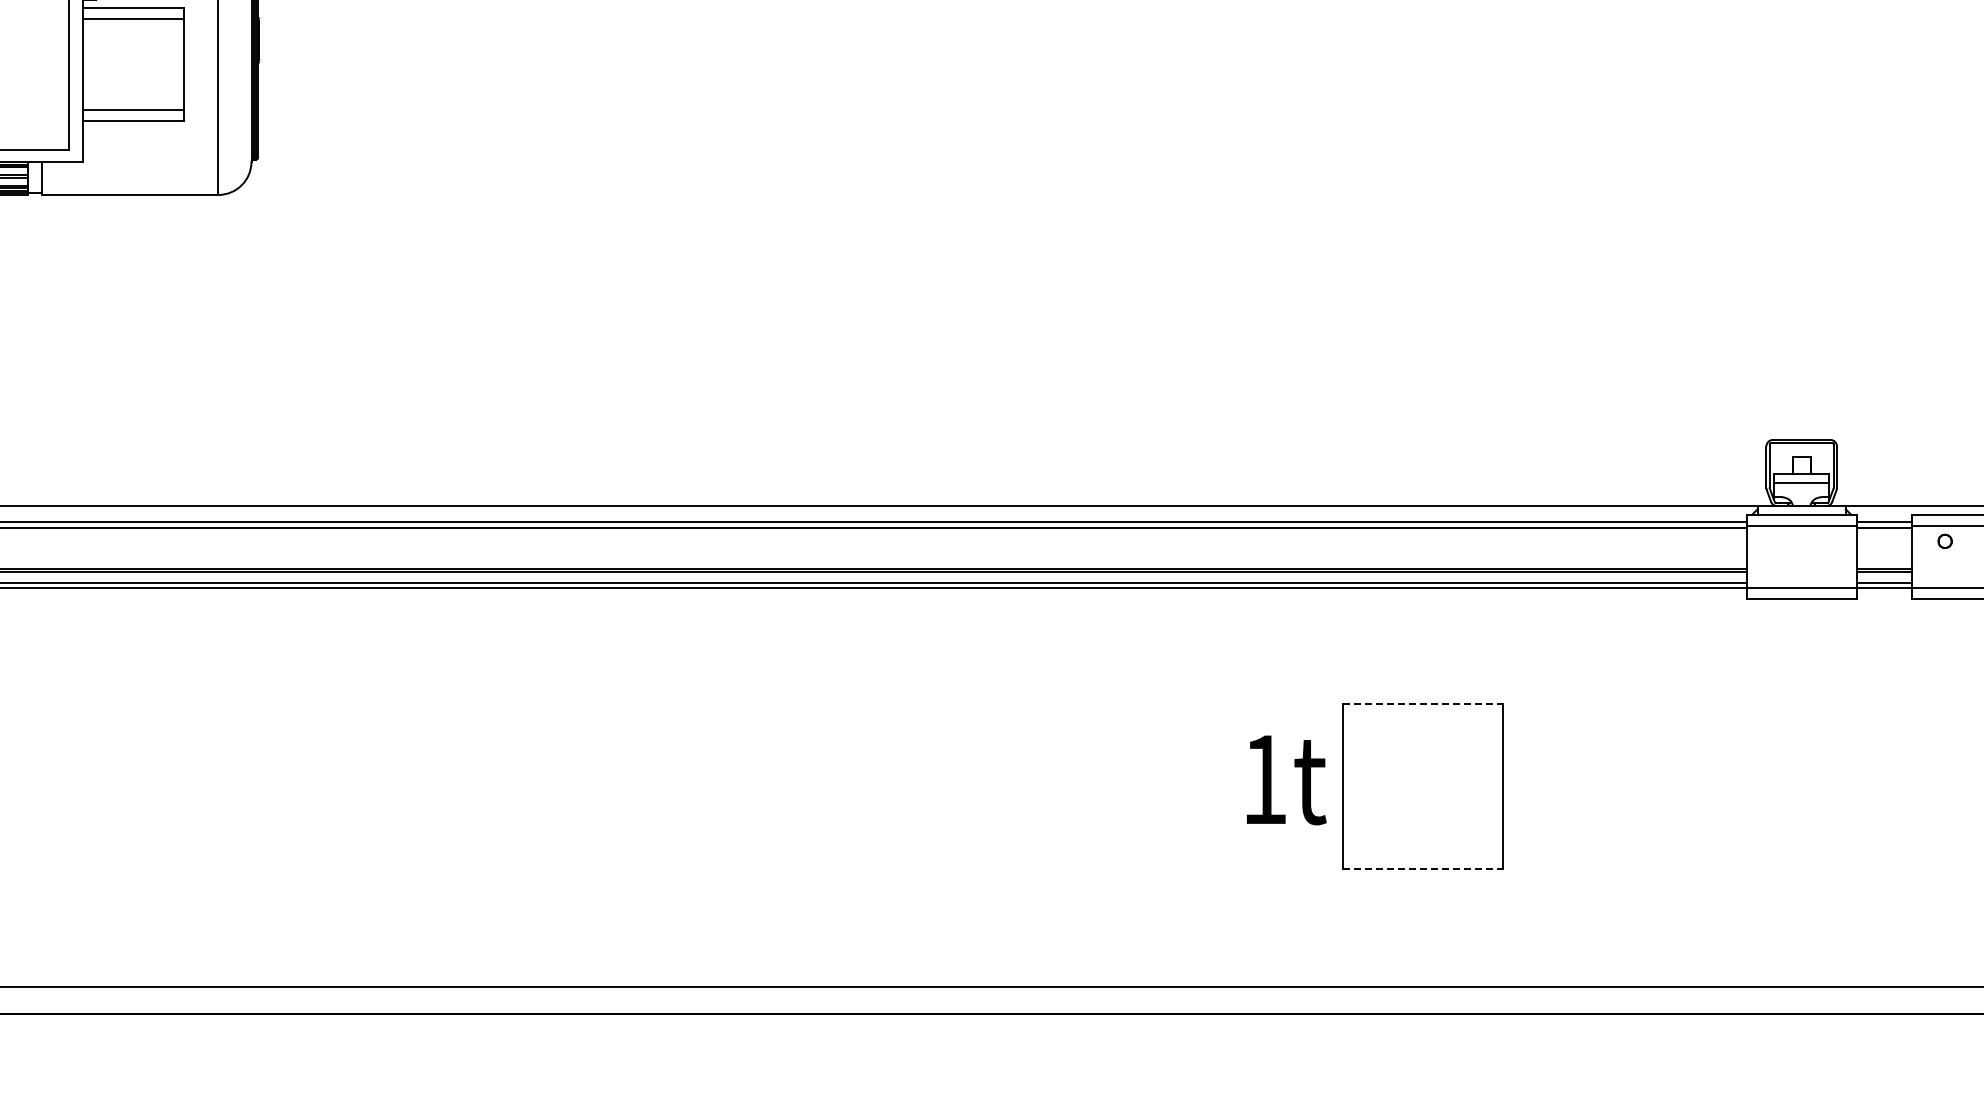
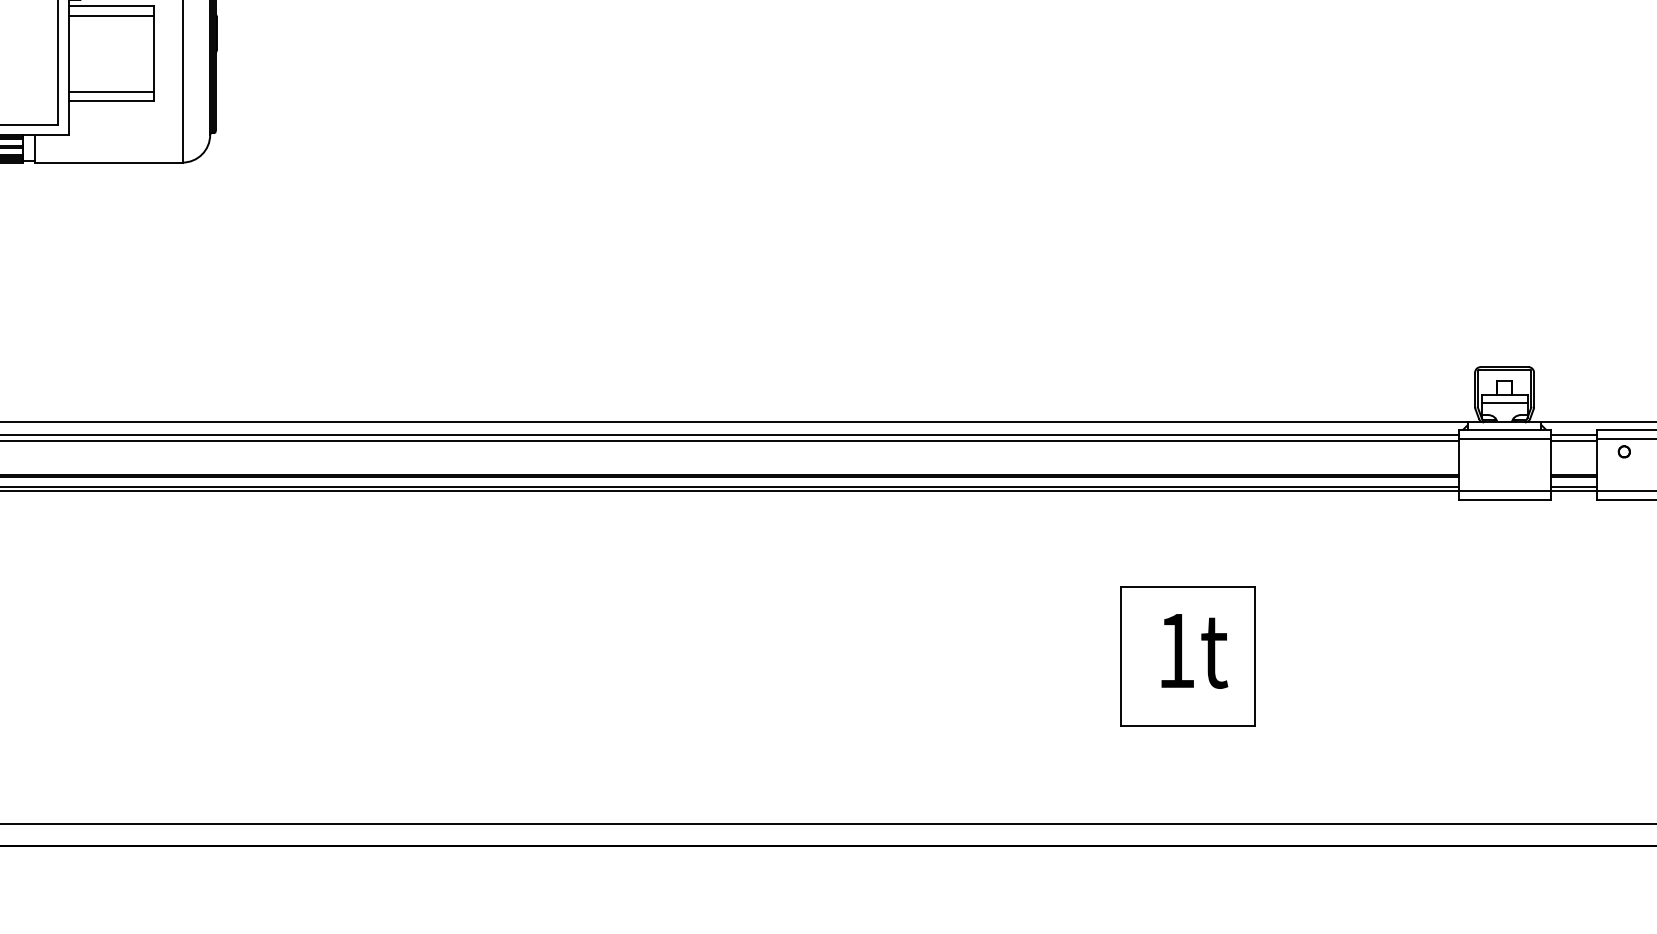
line: (1422, 703) -> (1187, 587), dashed -> solid
text: (1286, 780) -> (1194, 651), moved
line: (1422, 869) -> (1187, 725), dashed -> solid

